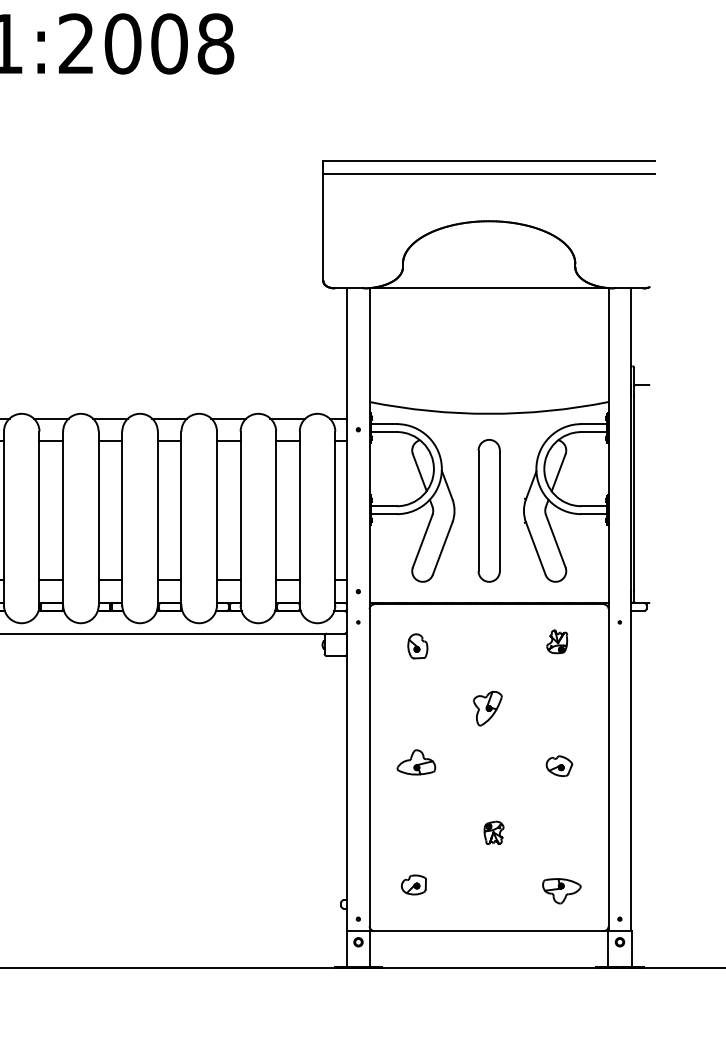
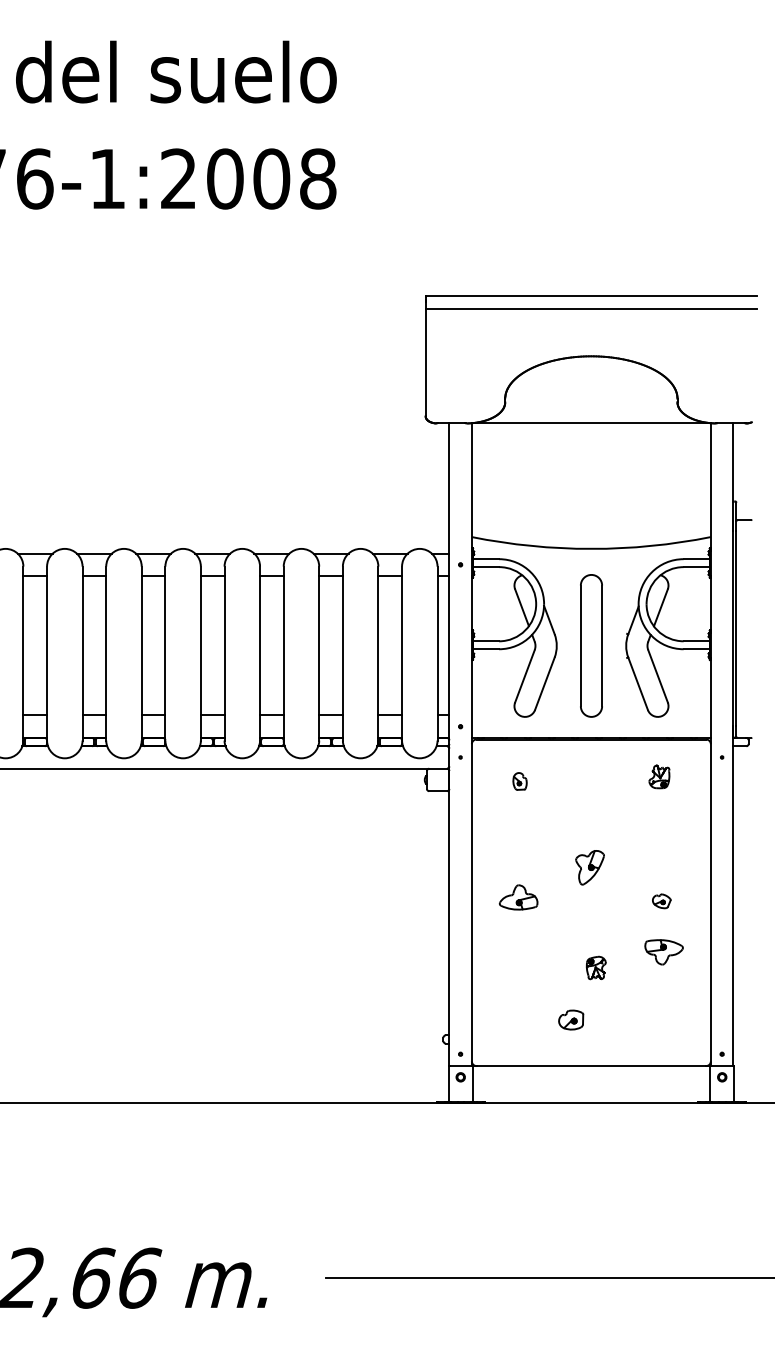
part: (417, 646) -> (519, 781), size x0.7
part: (487, 708) -> (589, 867), moved
part: (559, 766) -> (661, 901), size x0.7
part: (414, 884) -> (571, 1019), moved
part: (561, 891) -> (663, 952), moved

